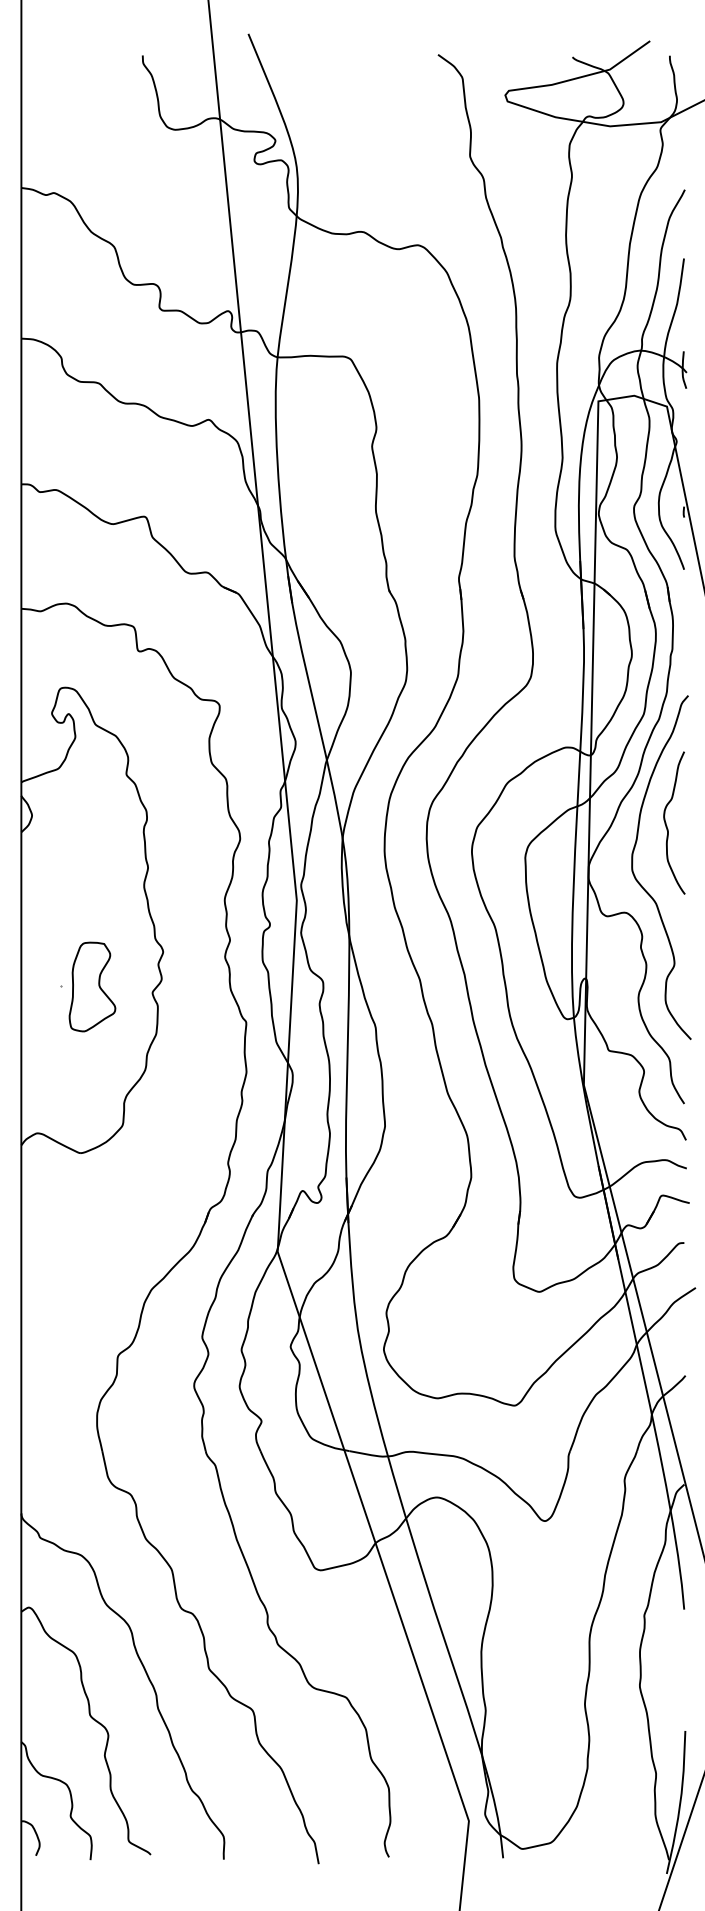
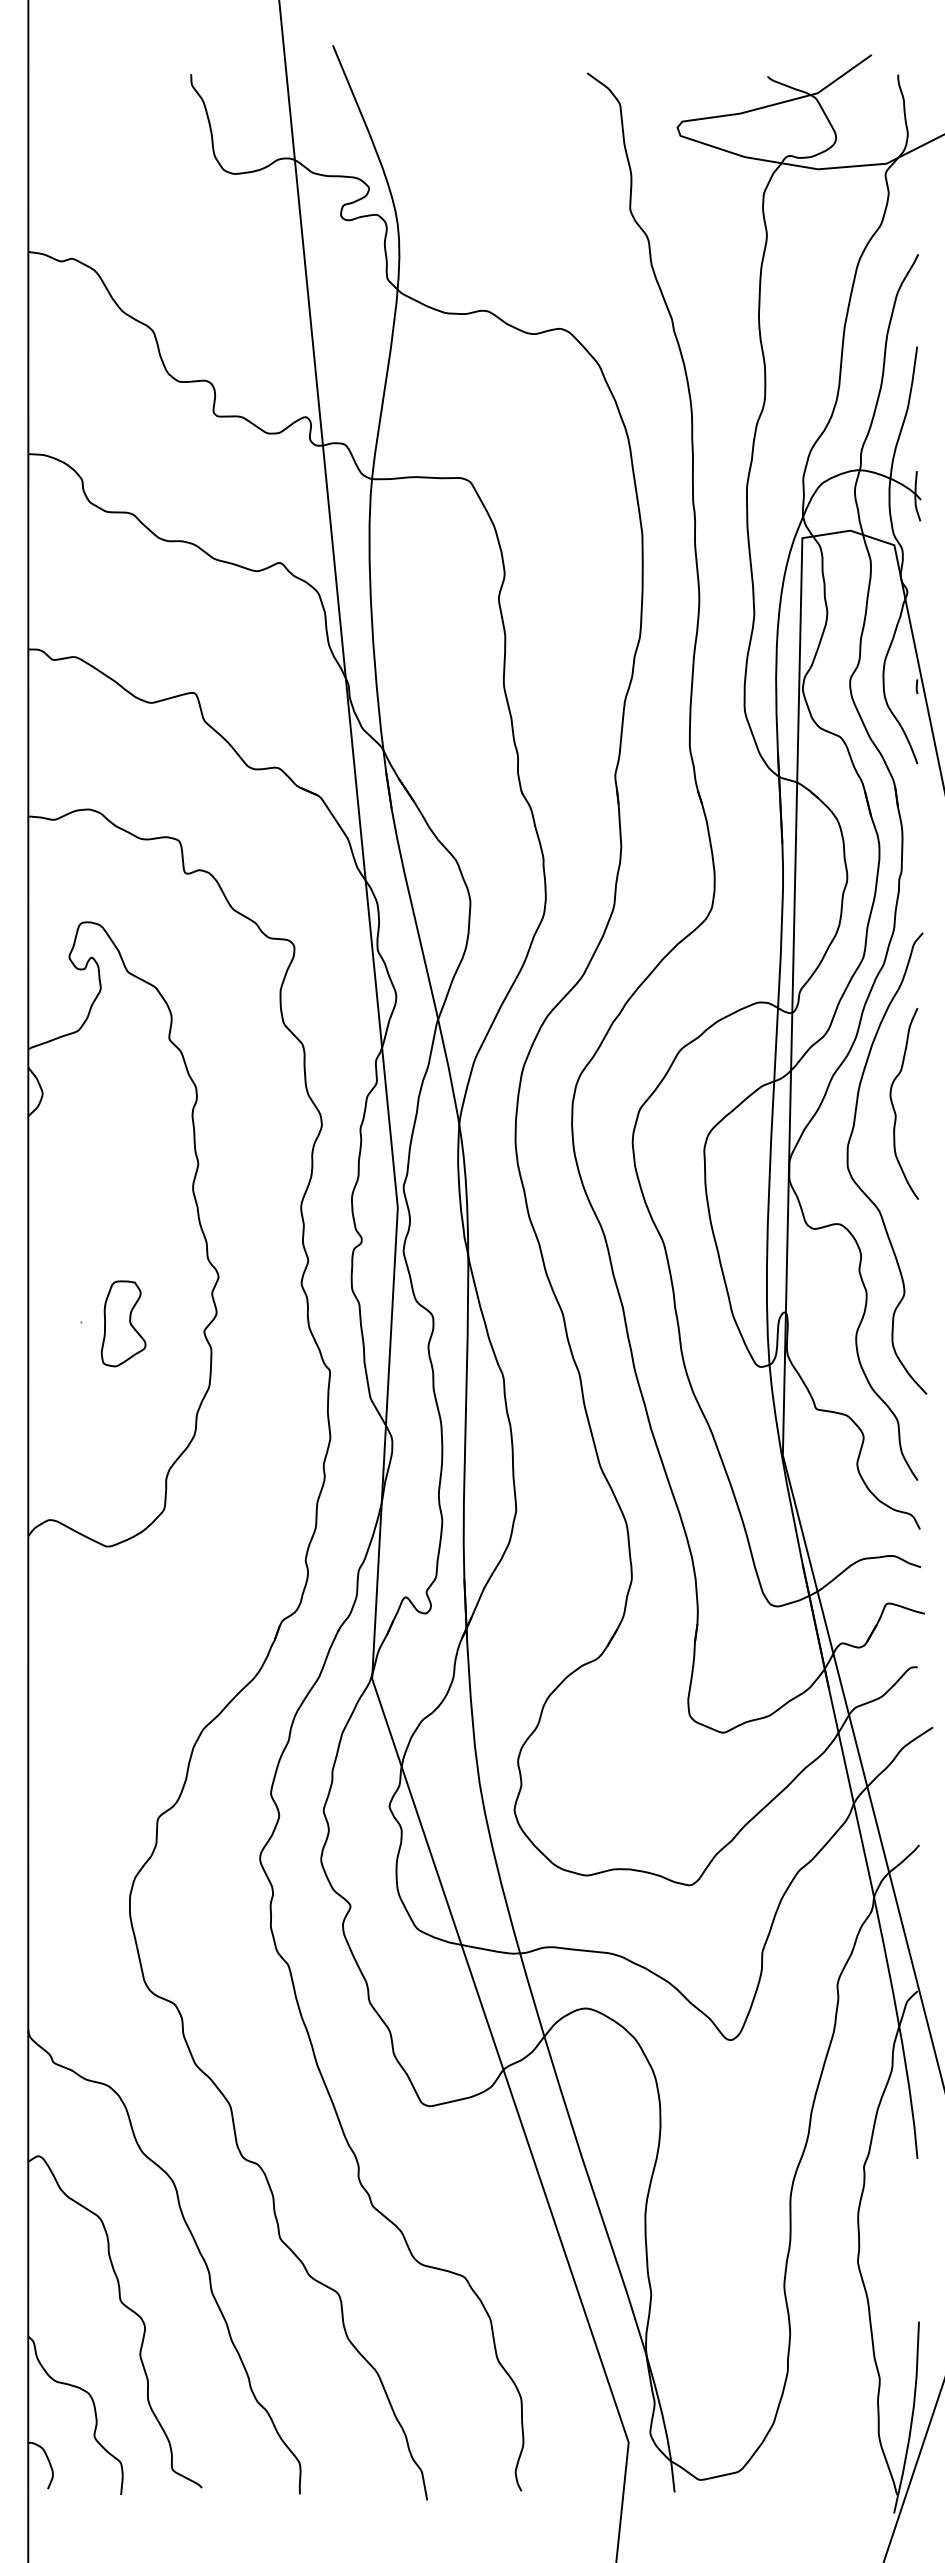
part: (92, 986) -> (123, 1323), size x0.71

